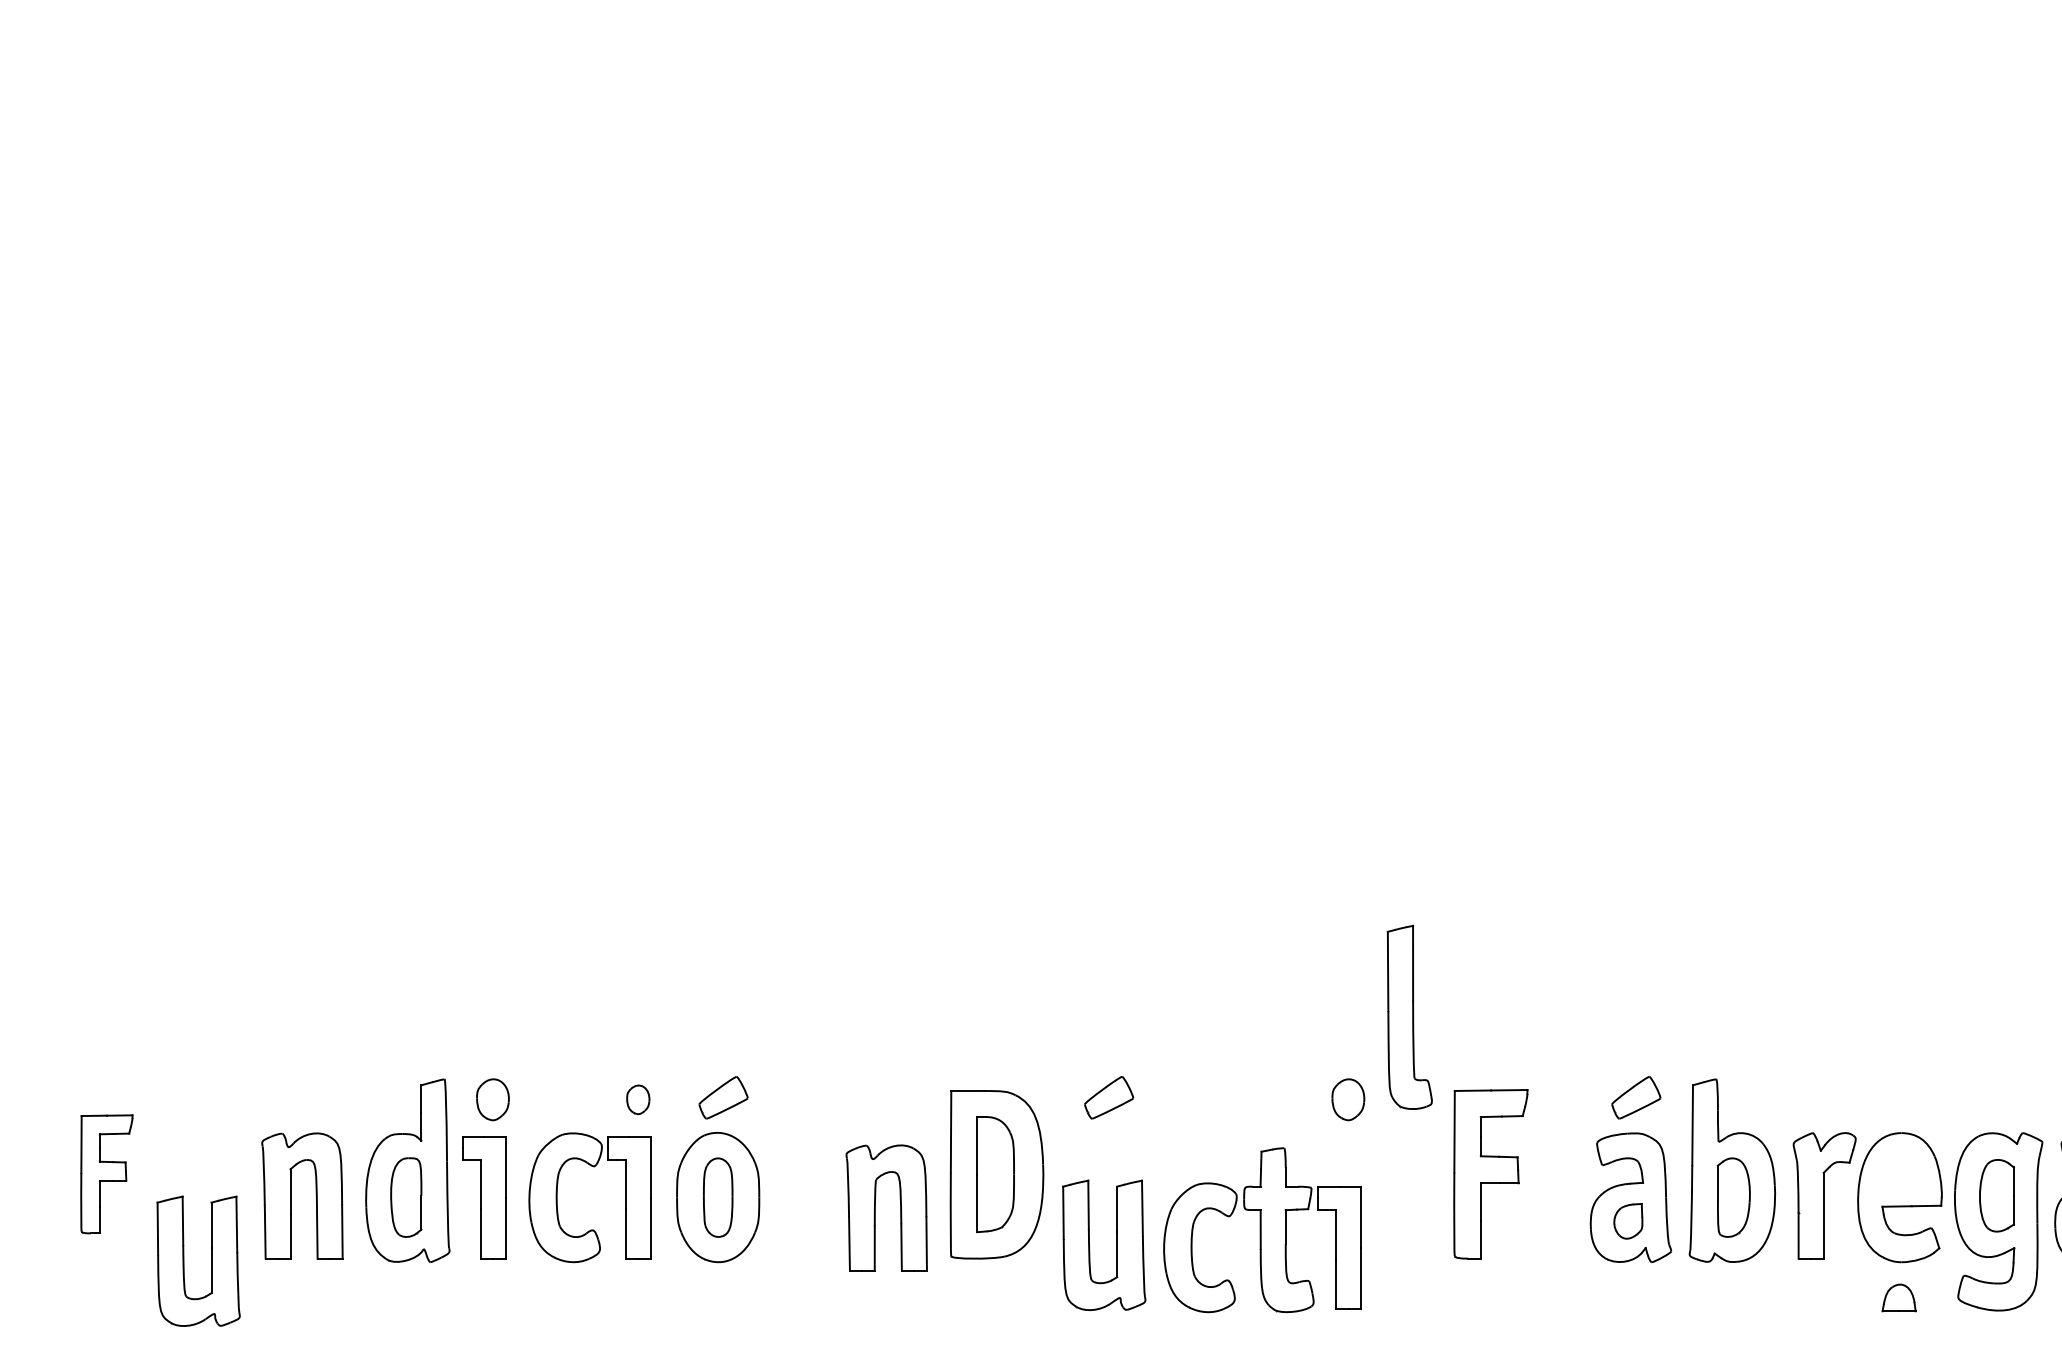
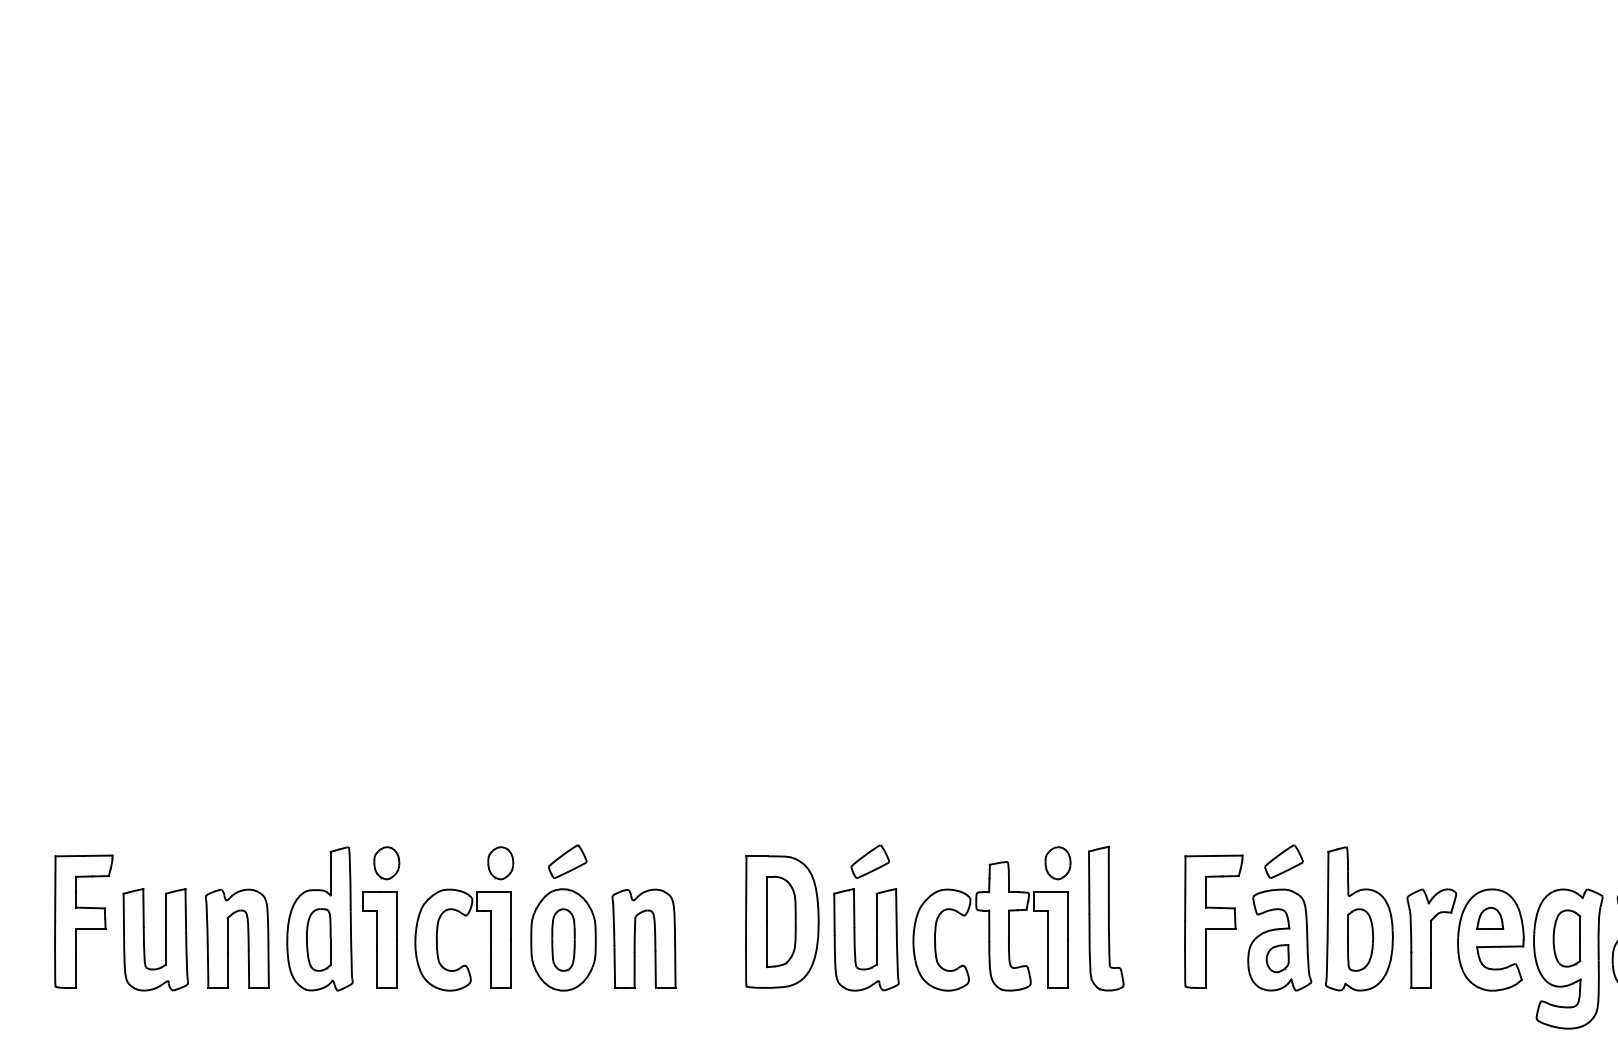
part: (1409, 1016) -> (1106, 917), moved
part: (638, 1099) -> (501, 863), size x1.43
part: (106, 1174) -> (83, 921), size x1.43
part: (1490, 1174) -> (1213, 921), moved
part: (875, 1207) -> (635, 938), moved
part: (1262, 1230) -> (990, 926), moved
part: (1116, 1245) -> (876, 939), moved
part: (211, 1260) -> (165, 939), moved
part: (1898, 1297) -> (1489, 917), moved

